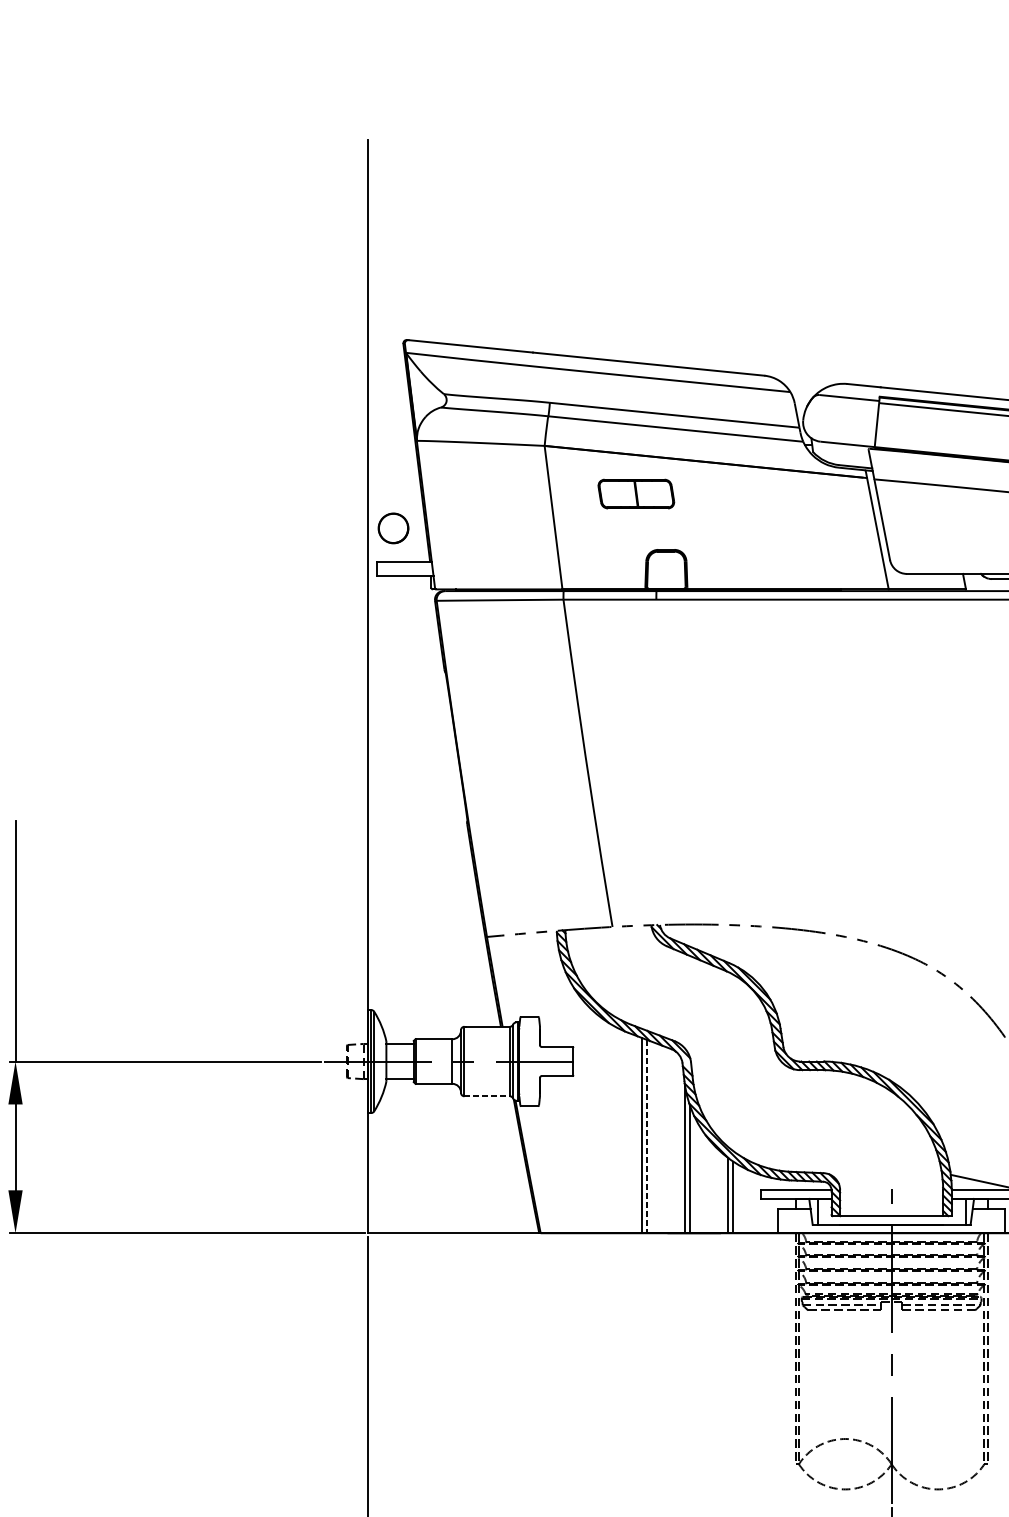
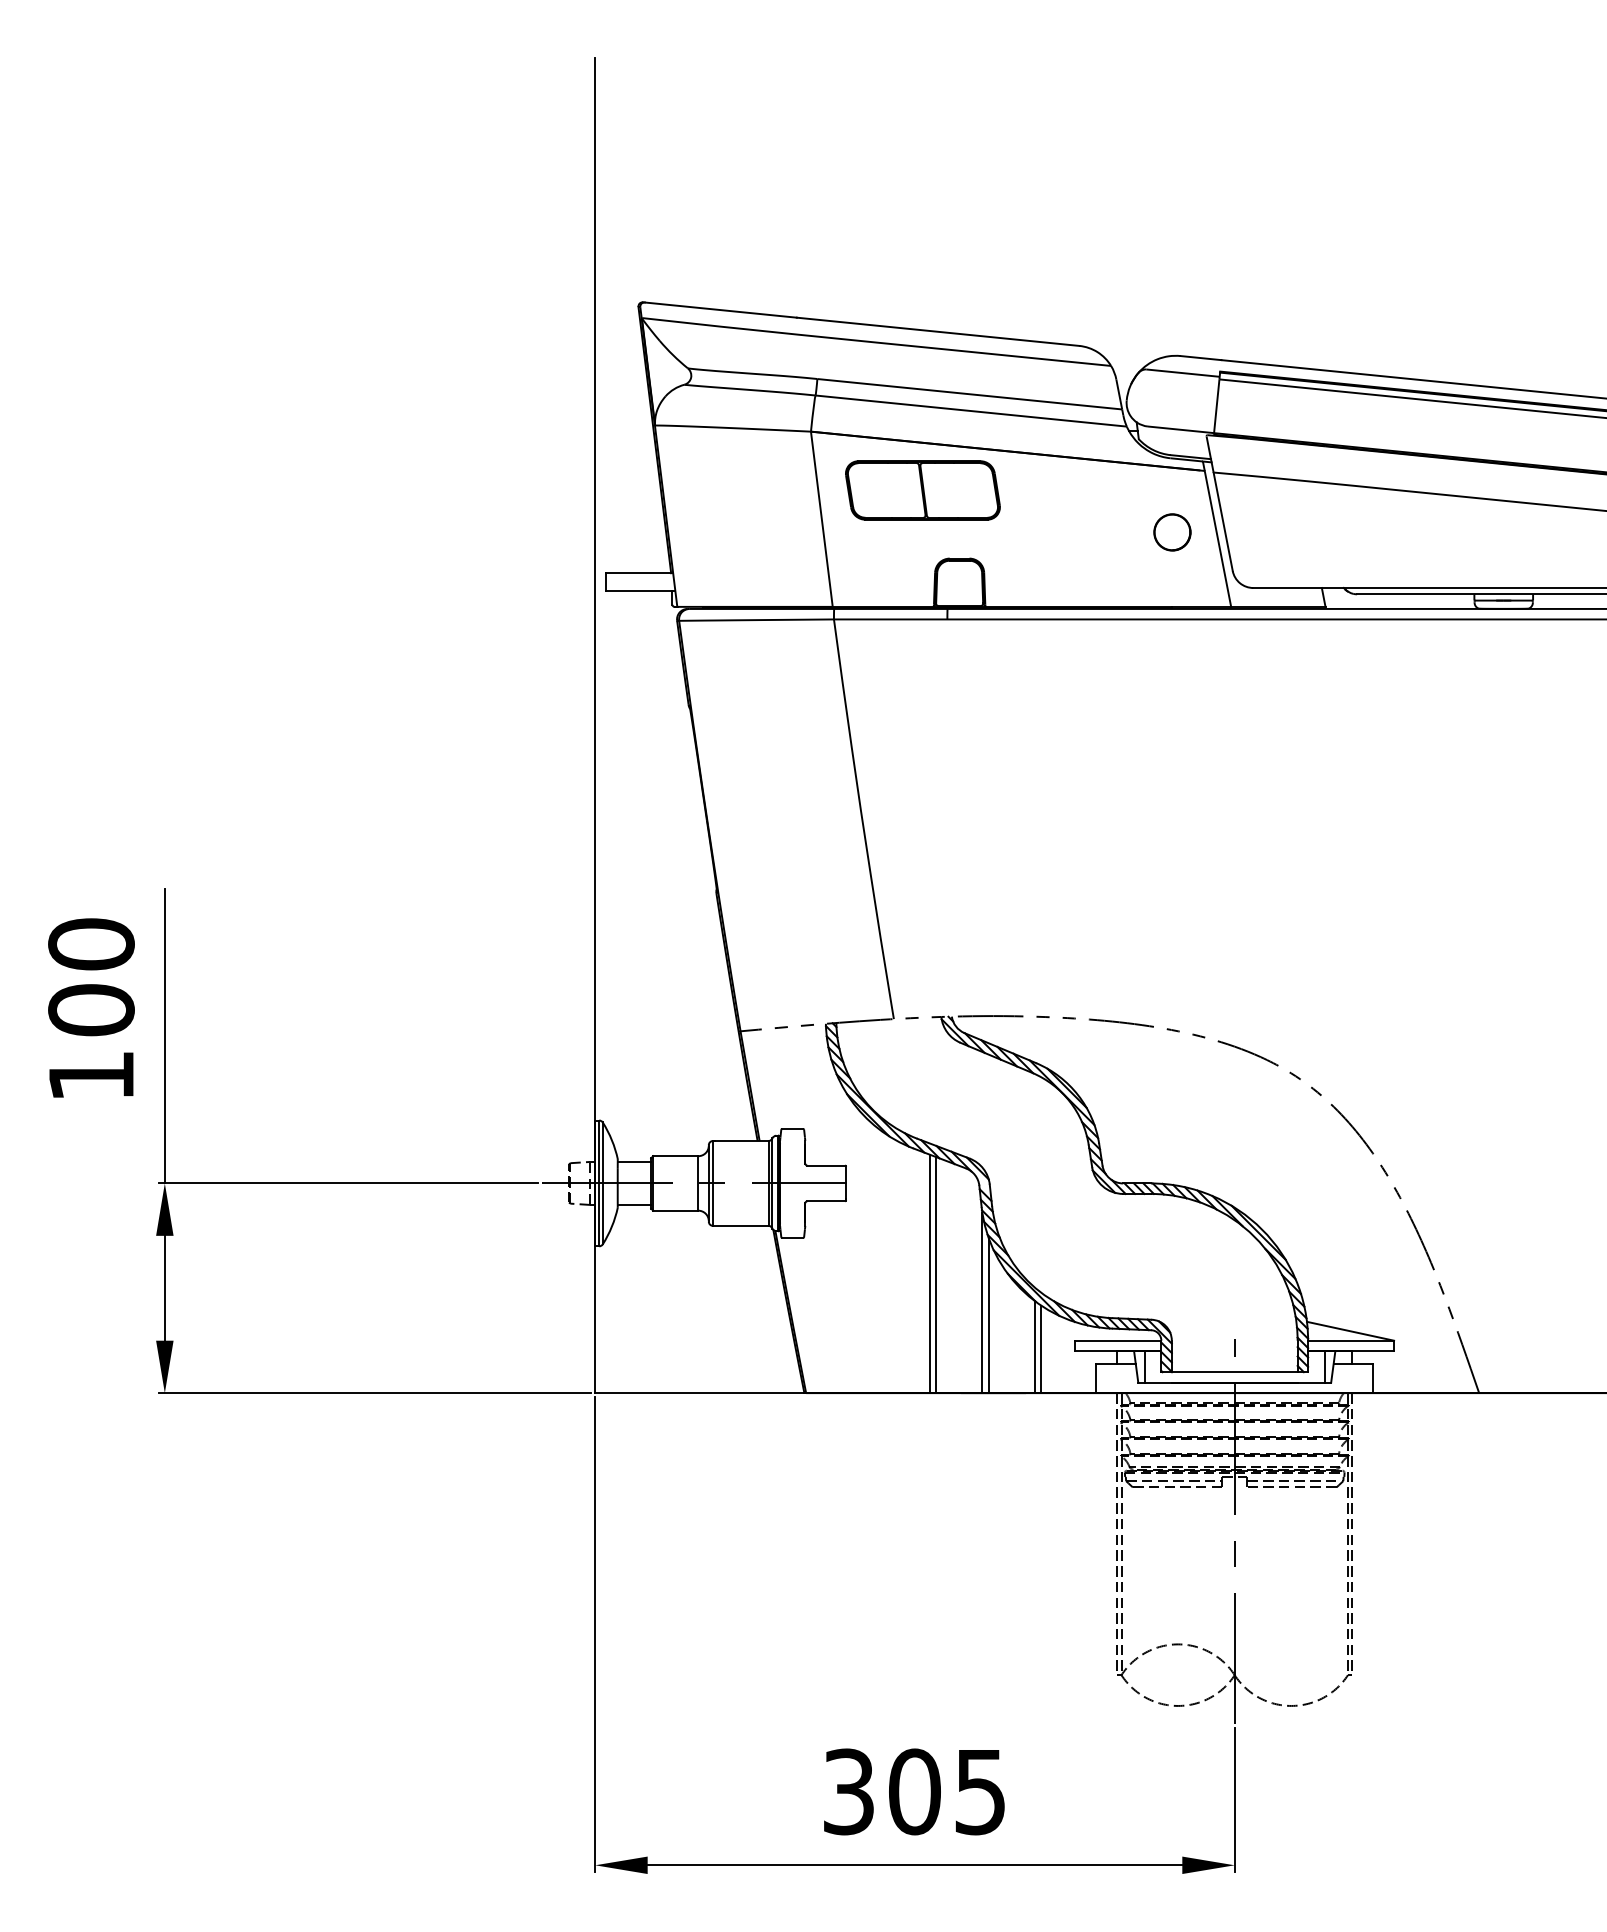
part: (635, 494) -> (922, 490), size x1.67
part: (393, 528) -> (1172, 532), moved
line: (486, 1095) -> (740, 1225), dashed -> solid
line: (647, 1136) -> (936, 1275), dashed -> solid

